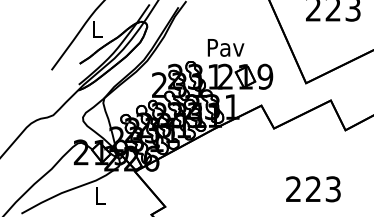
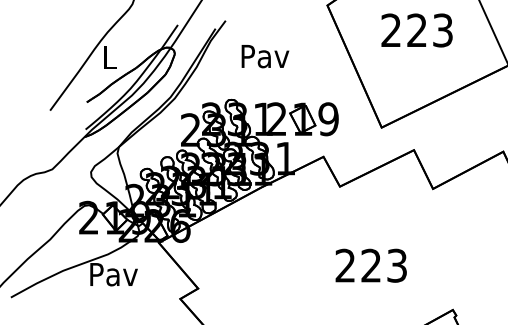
text: (226, 47) -> (265, 56), moved
text: (312, 189) -> (370, 265), moved
text: (100, 195) -> (113, 274), L -> Pav

